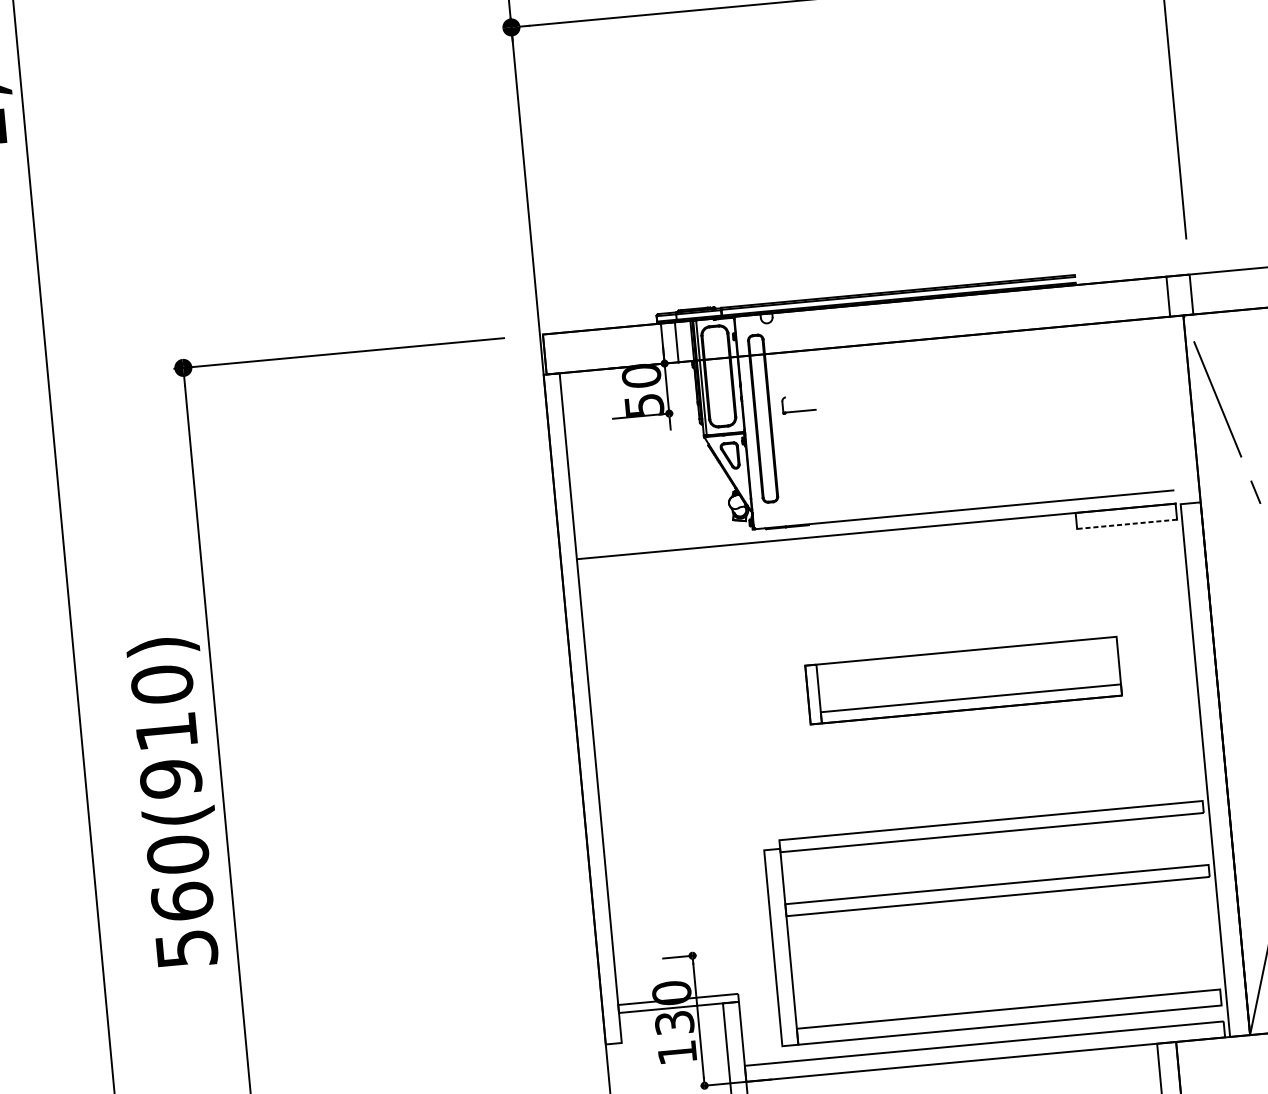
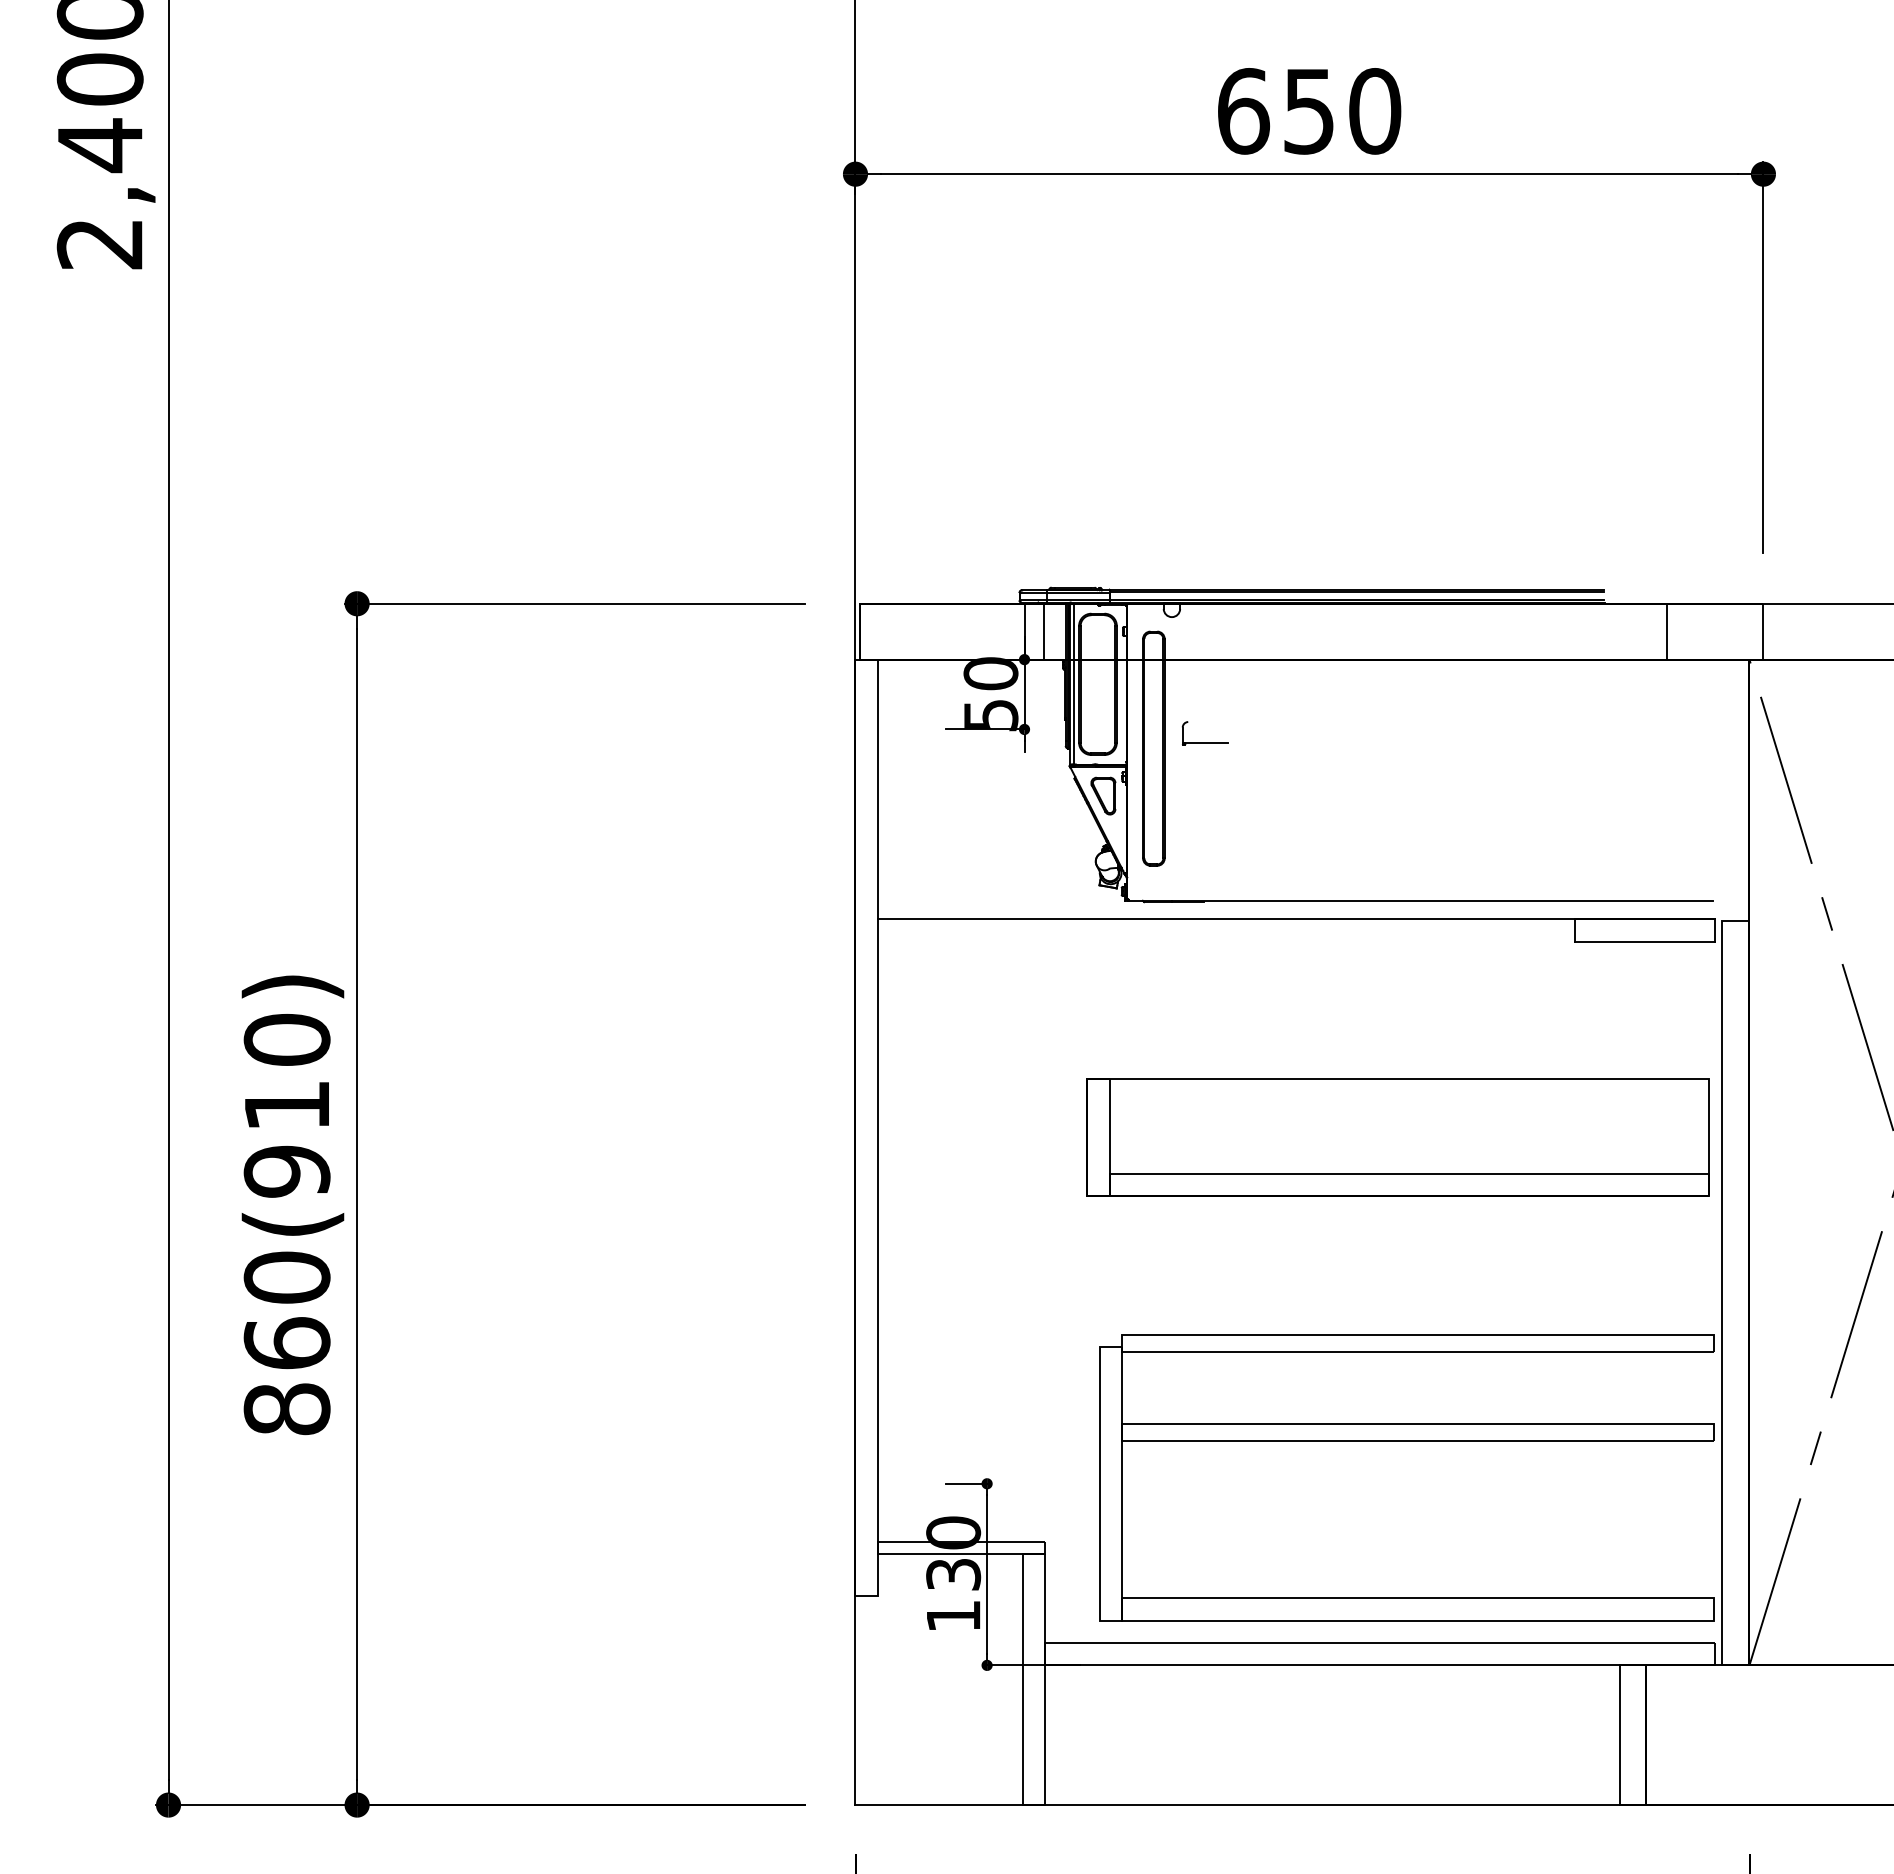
line: (1168, 296) -> (1667, 631), moved
line: (1126, 524) -> (1644, 941), dashed -> solid
part: (963, 680) -> (1397, 1137), size x1.43
text: (186, 949) -> (286, 1409), 560(910) -> 860(910)

